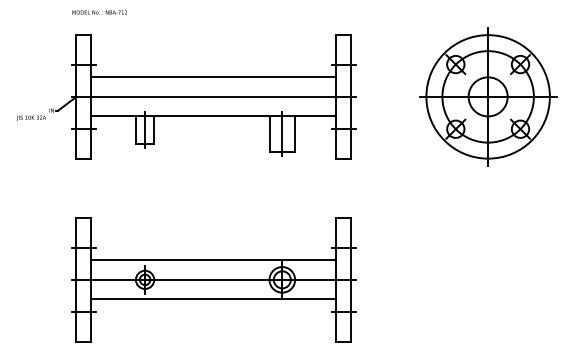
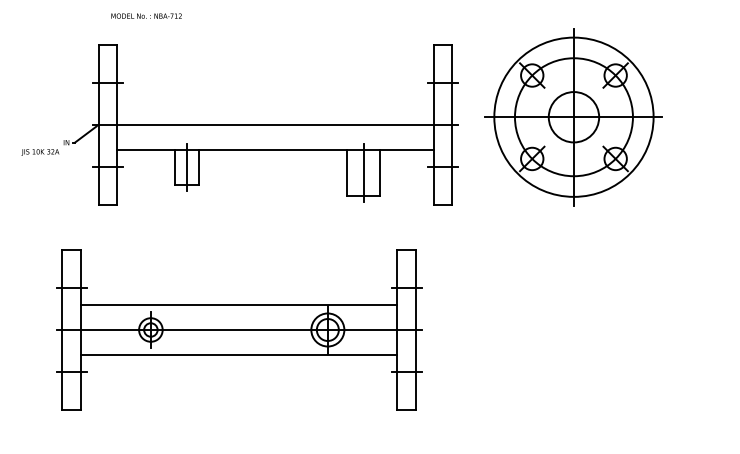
text: (99, 12) -> (146, 16), moved
line: (213, 77) -> (275, 99), removed
part: (488, 96) -> (574, 116), moved
part: (213, 279) -> (239, 329), moved

